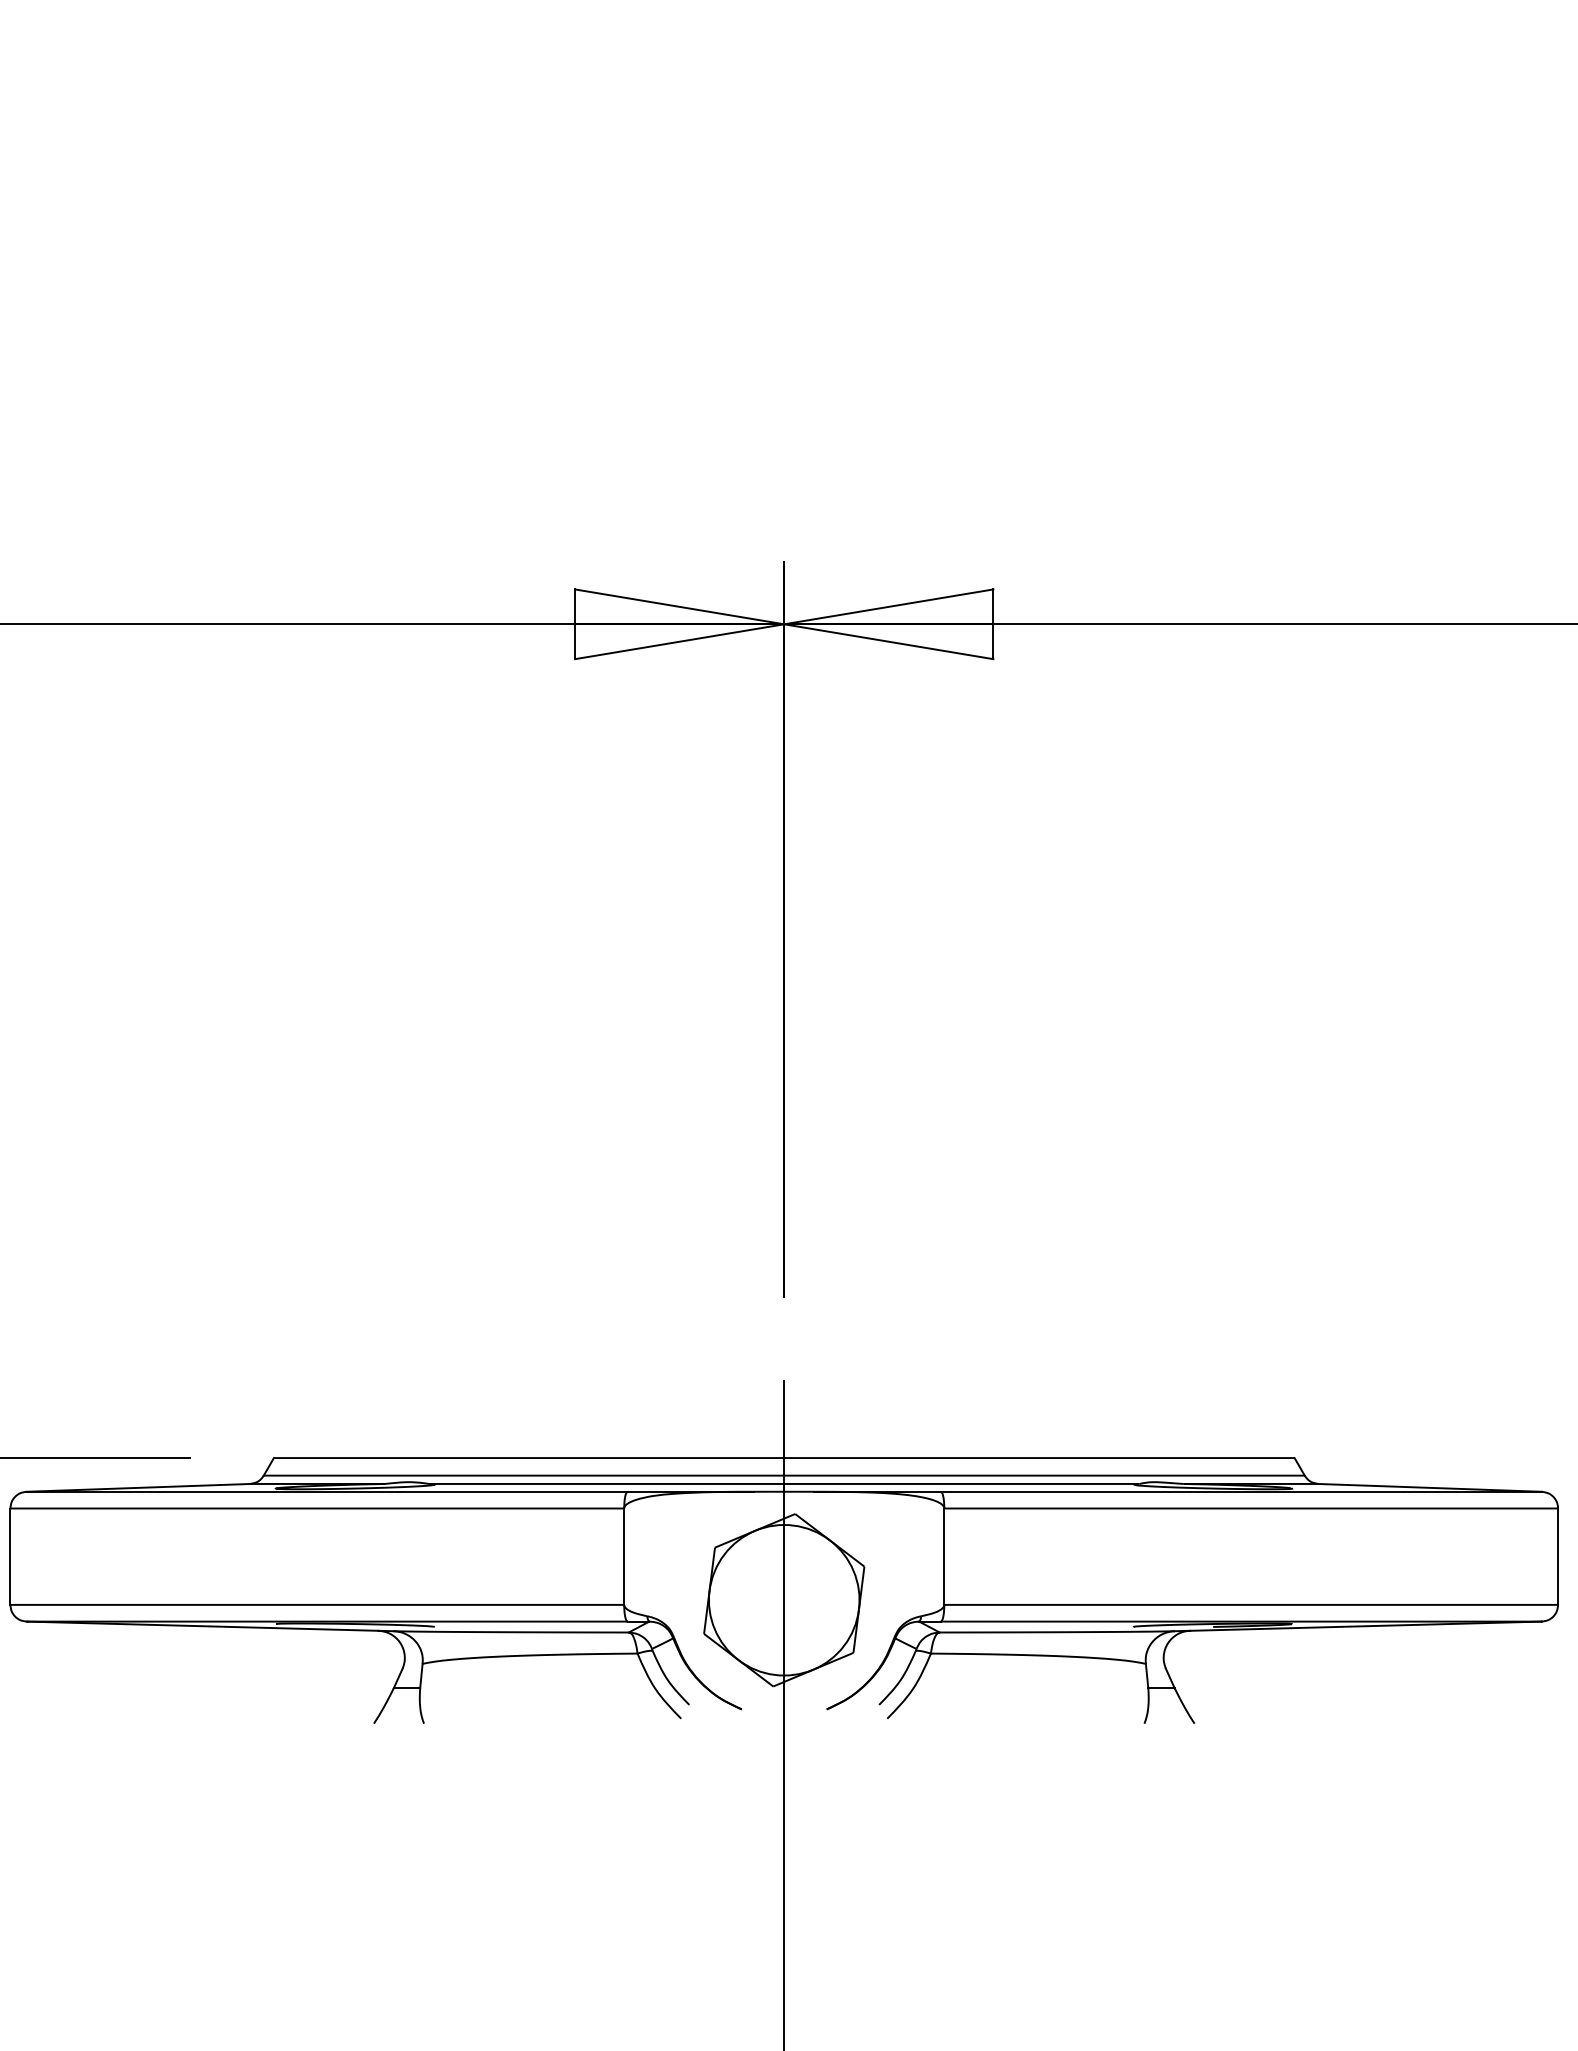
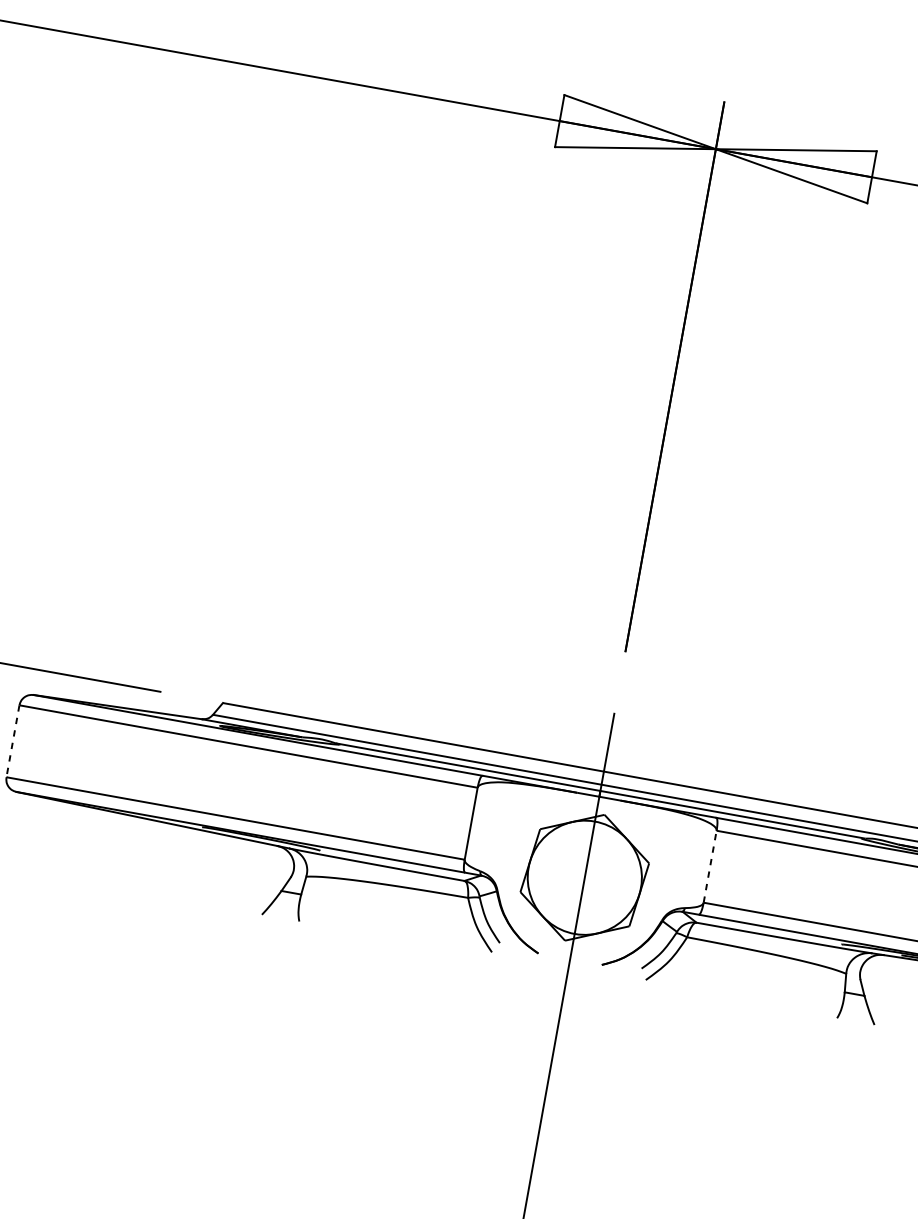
line: (944, 1556) -> (710, 866), solid -> dashed
line: (10, 1557) -> (12, 741), solid -> dashed

